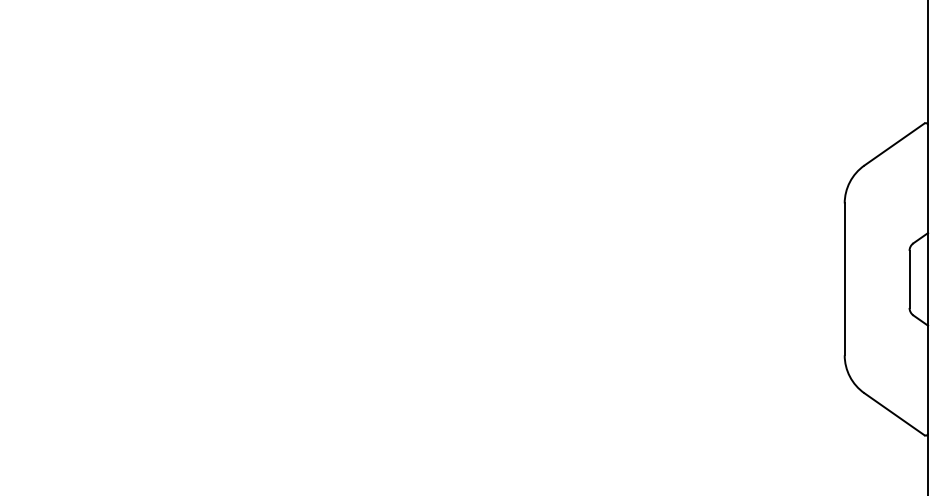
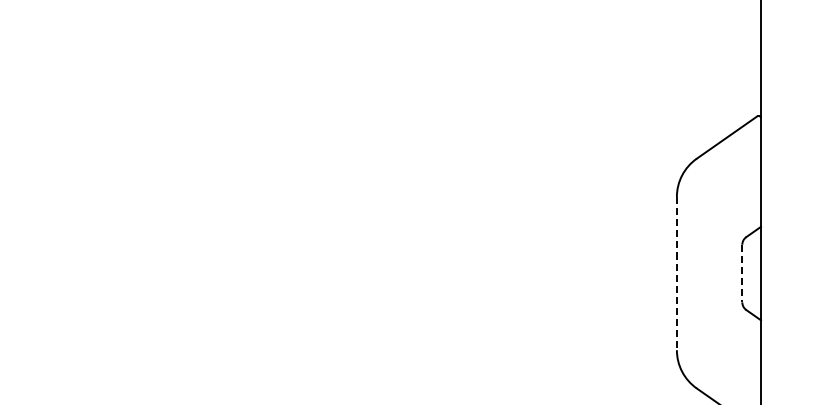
line: (844, 279) -> (676, 273), solid -> dashed
line: (909, 279) -> (742, 273), solid -> dashed

